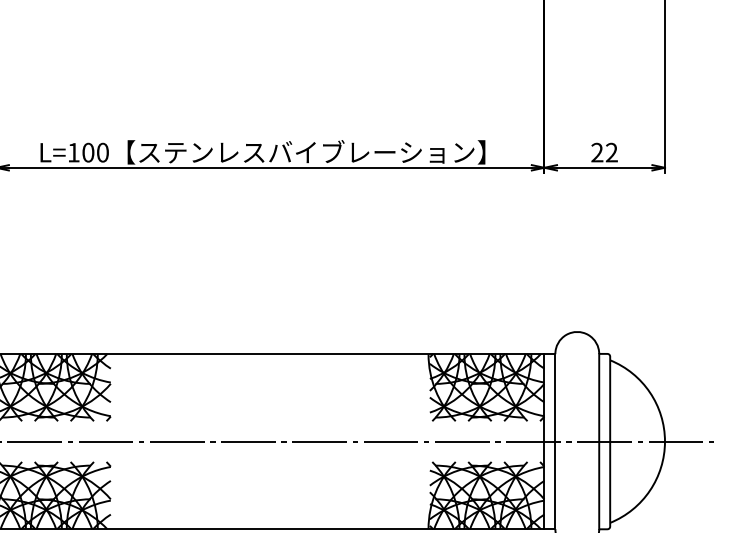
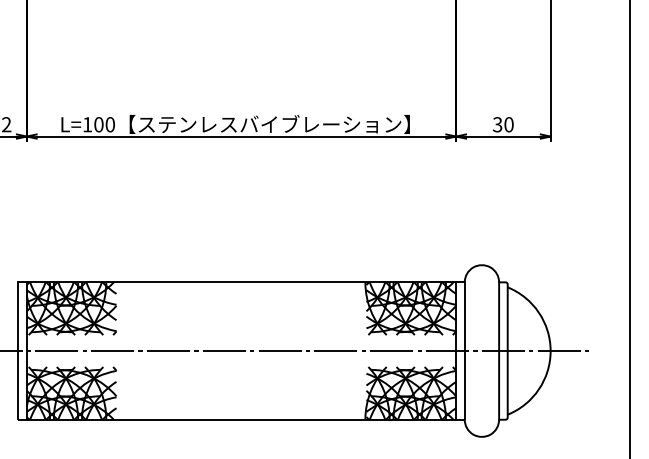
text: (603, 152) -> (502, 124), 22 -> 30

